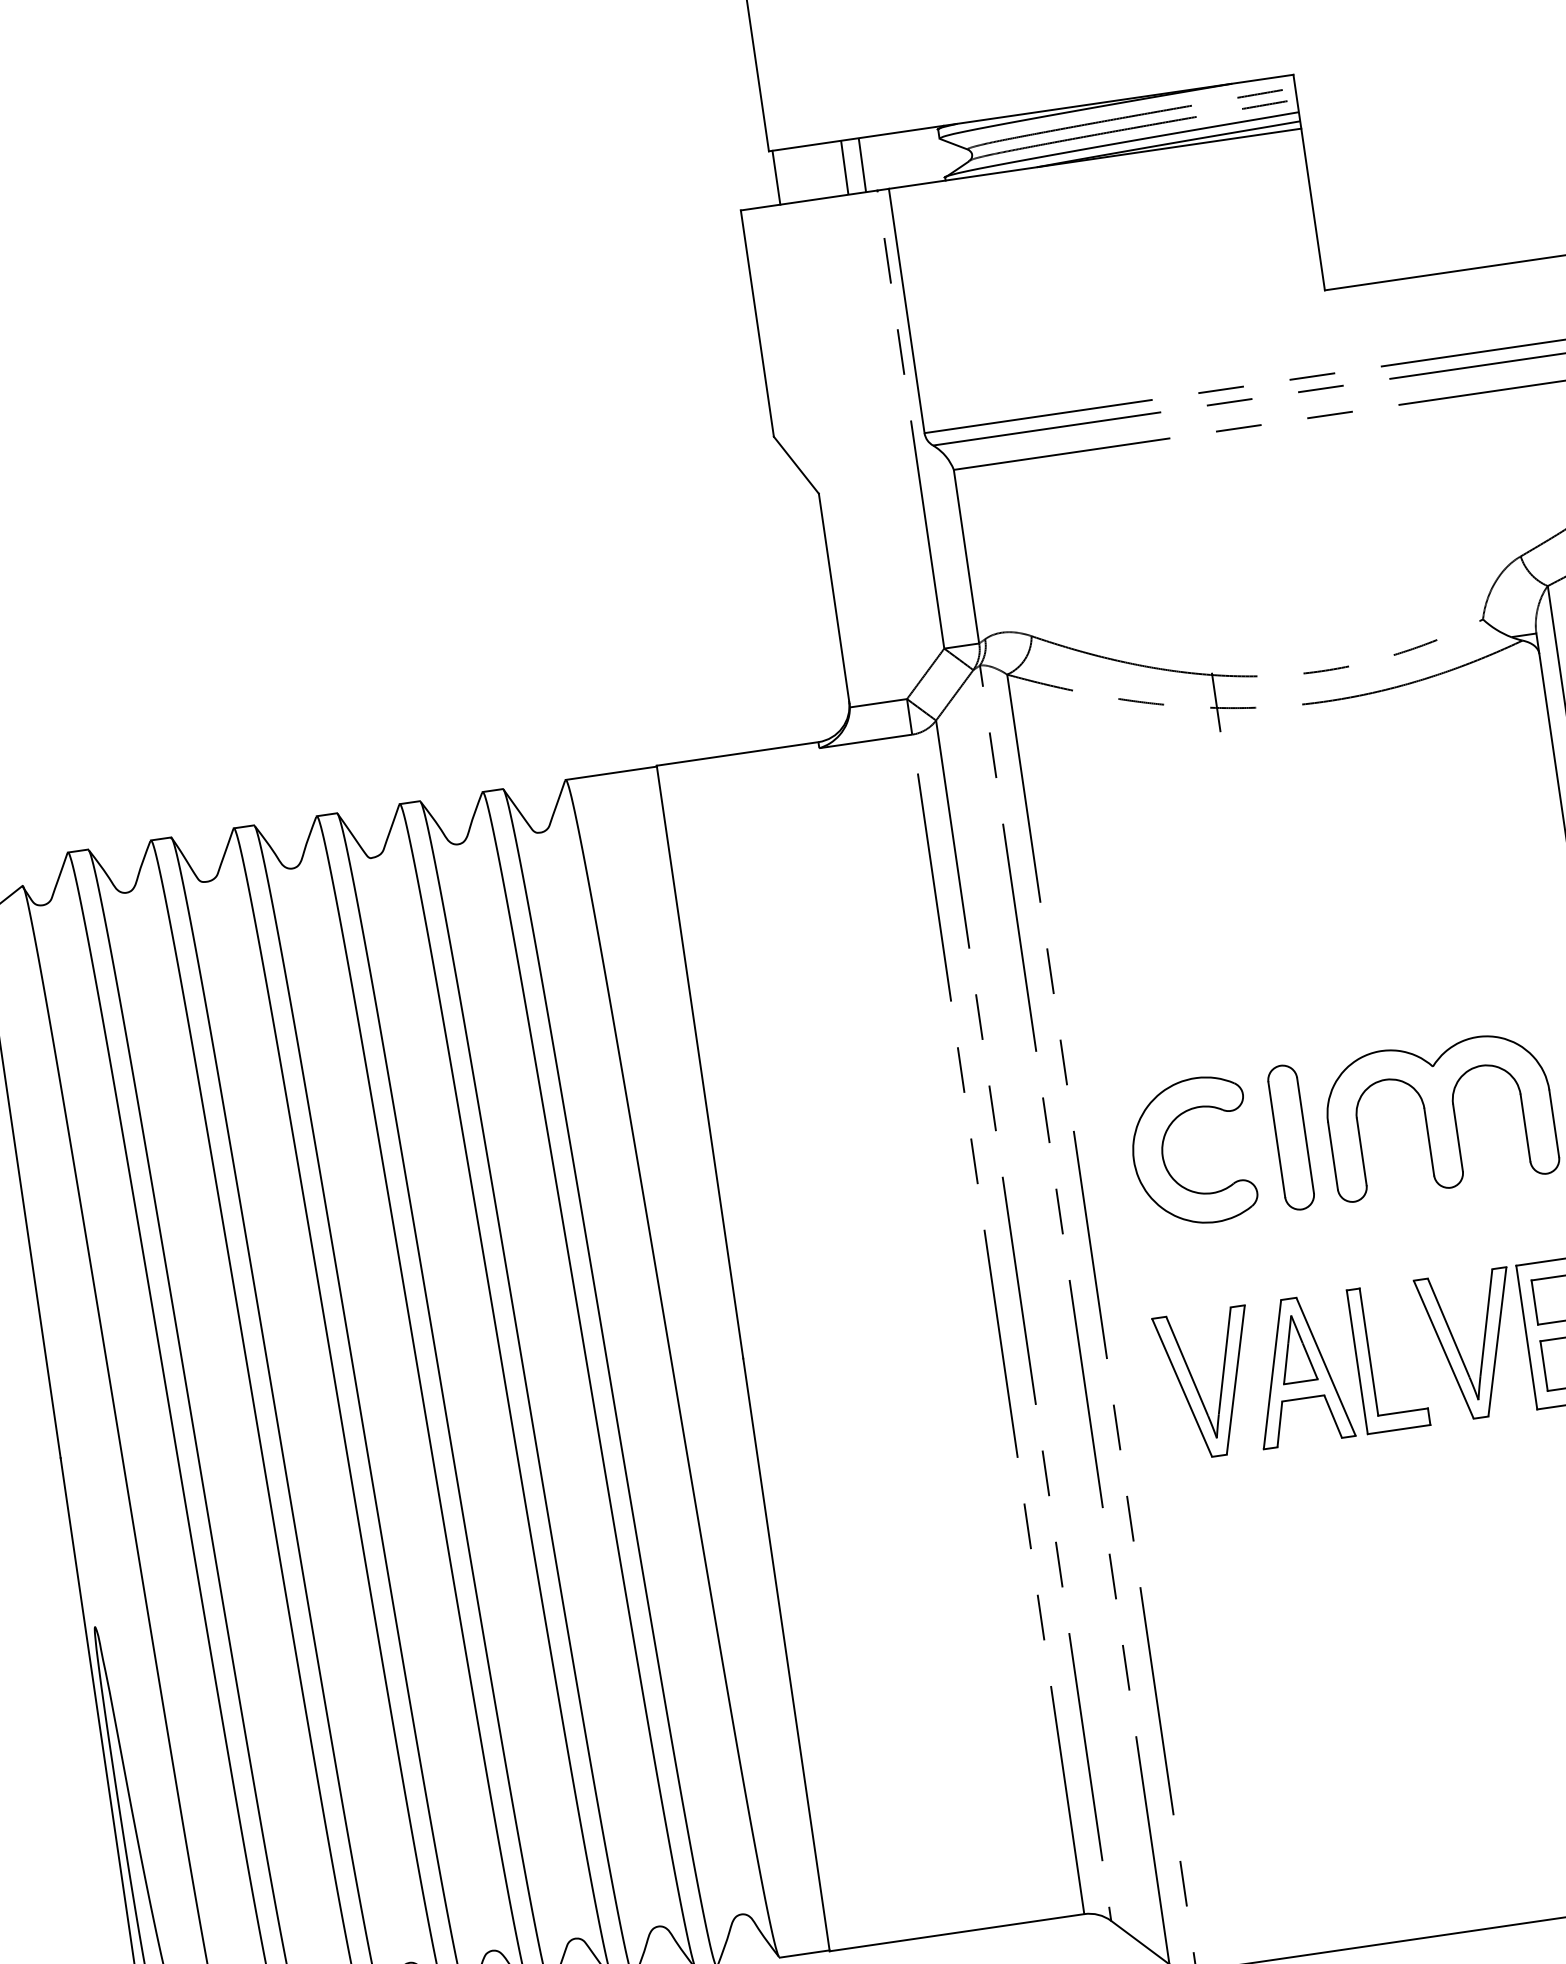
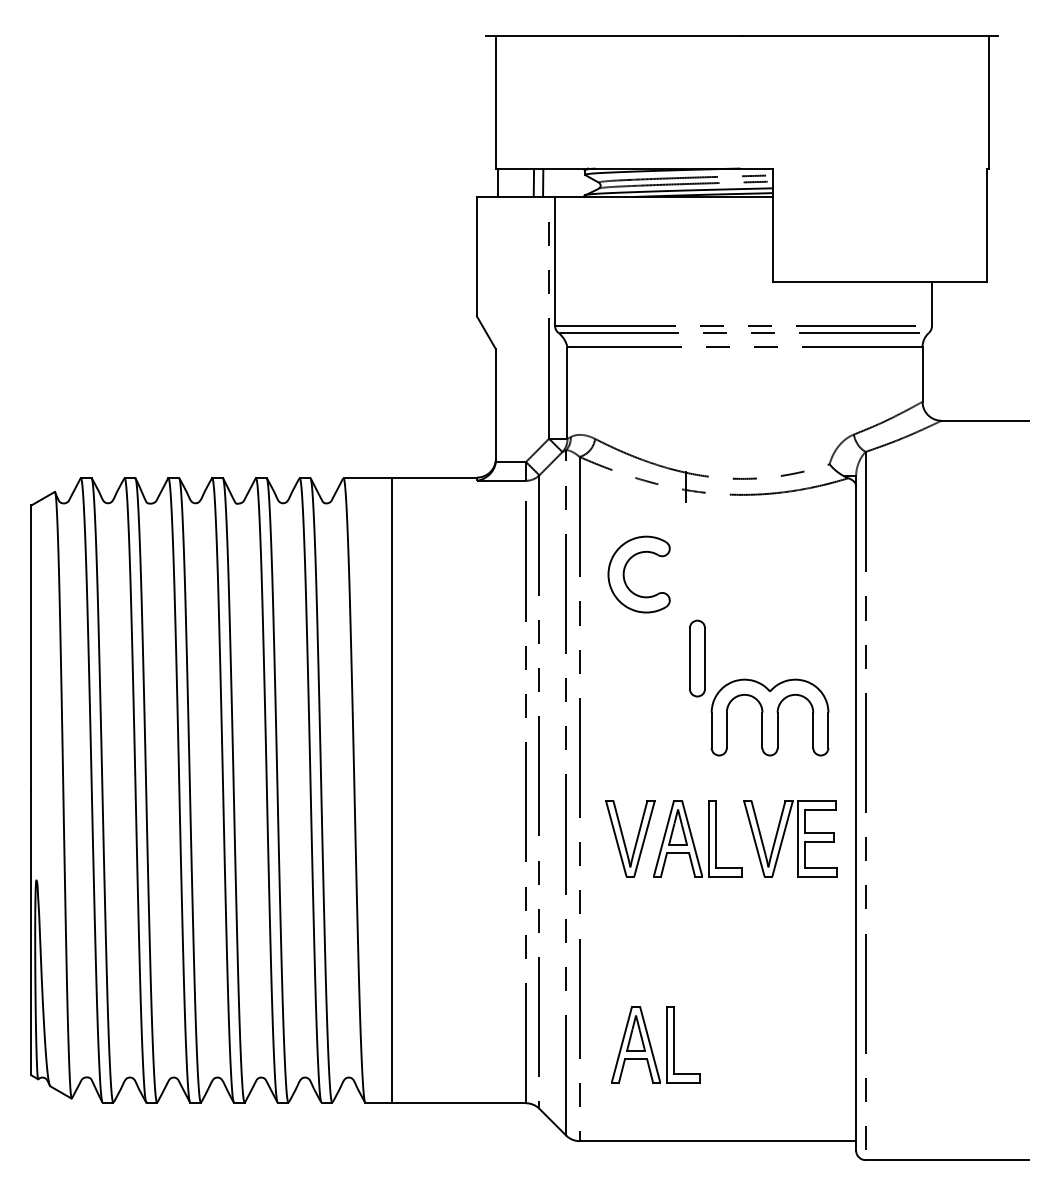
part: (1291, 1137) -> (697, 658), moved
part: (1164, 1146) -> (625, 569), moved
part: (1313, 1767) -> (655, 1044), added

